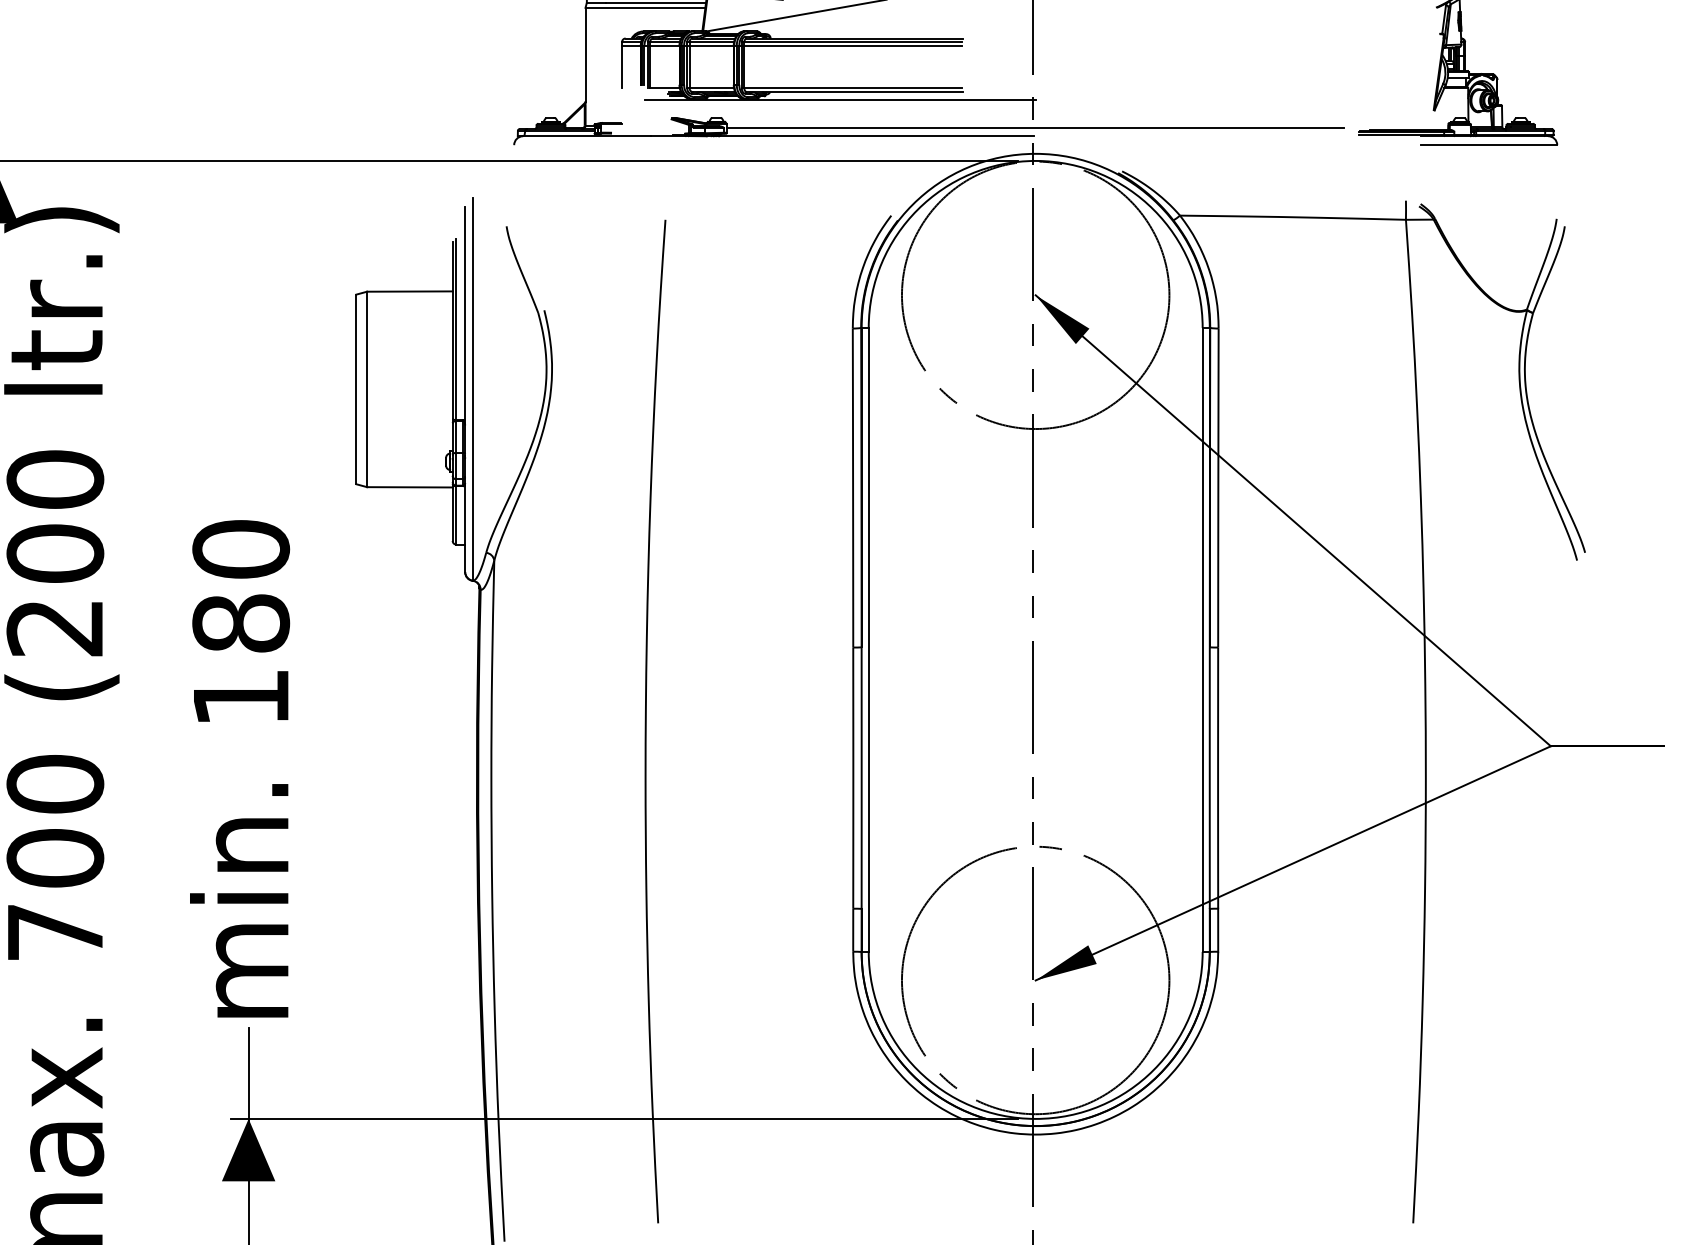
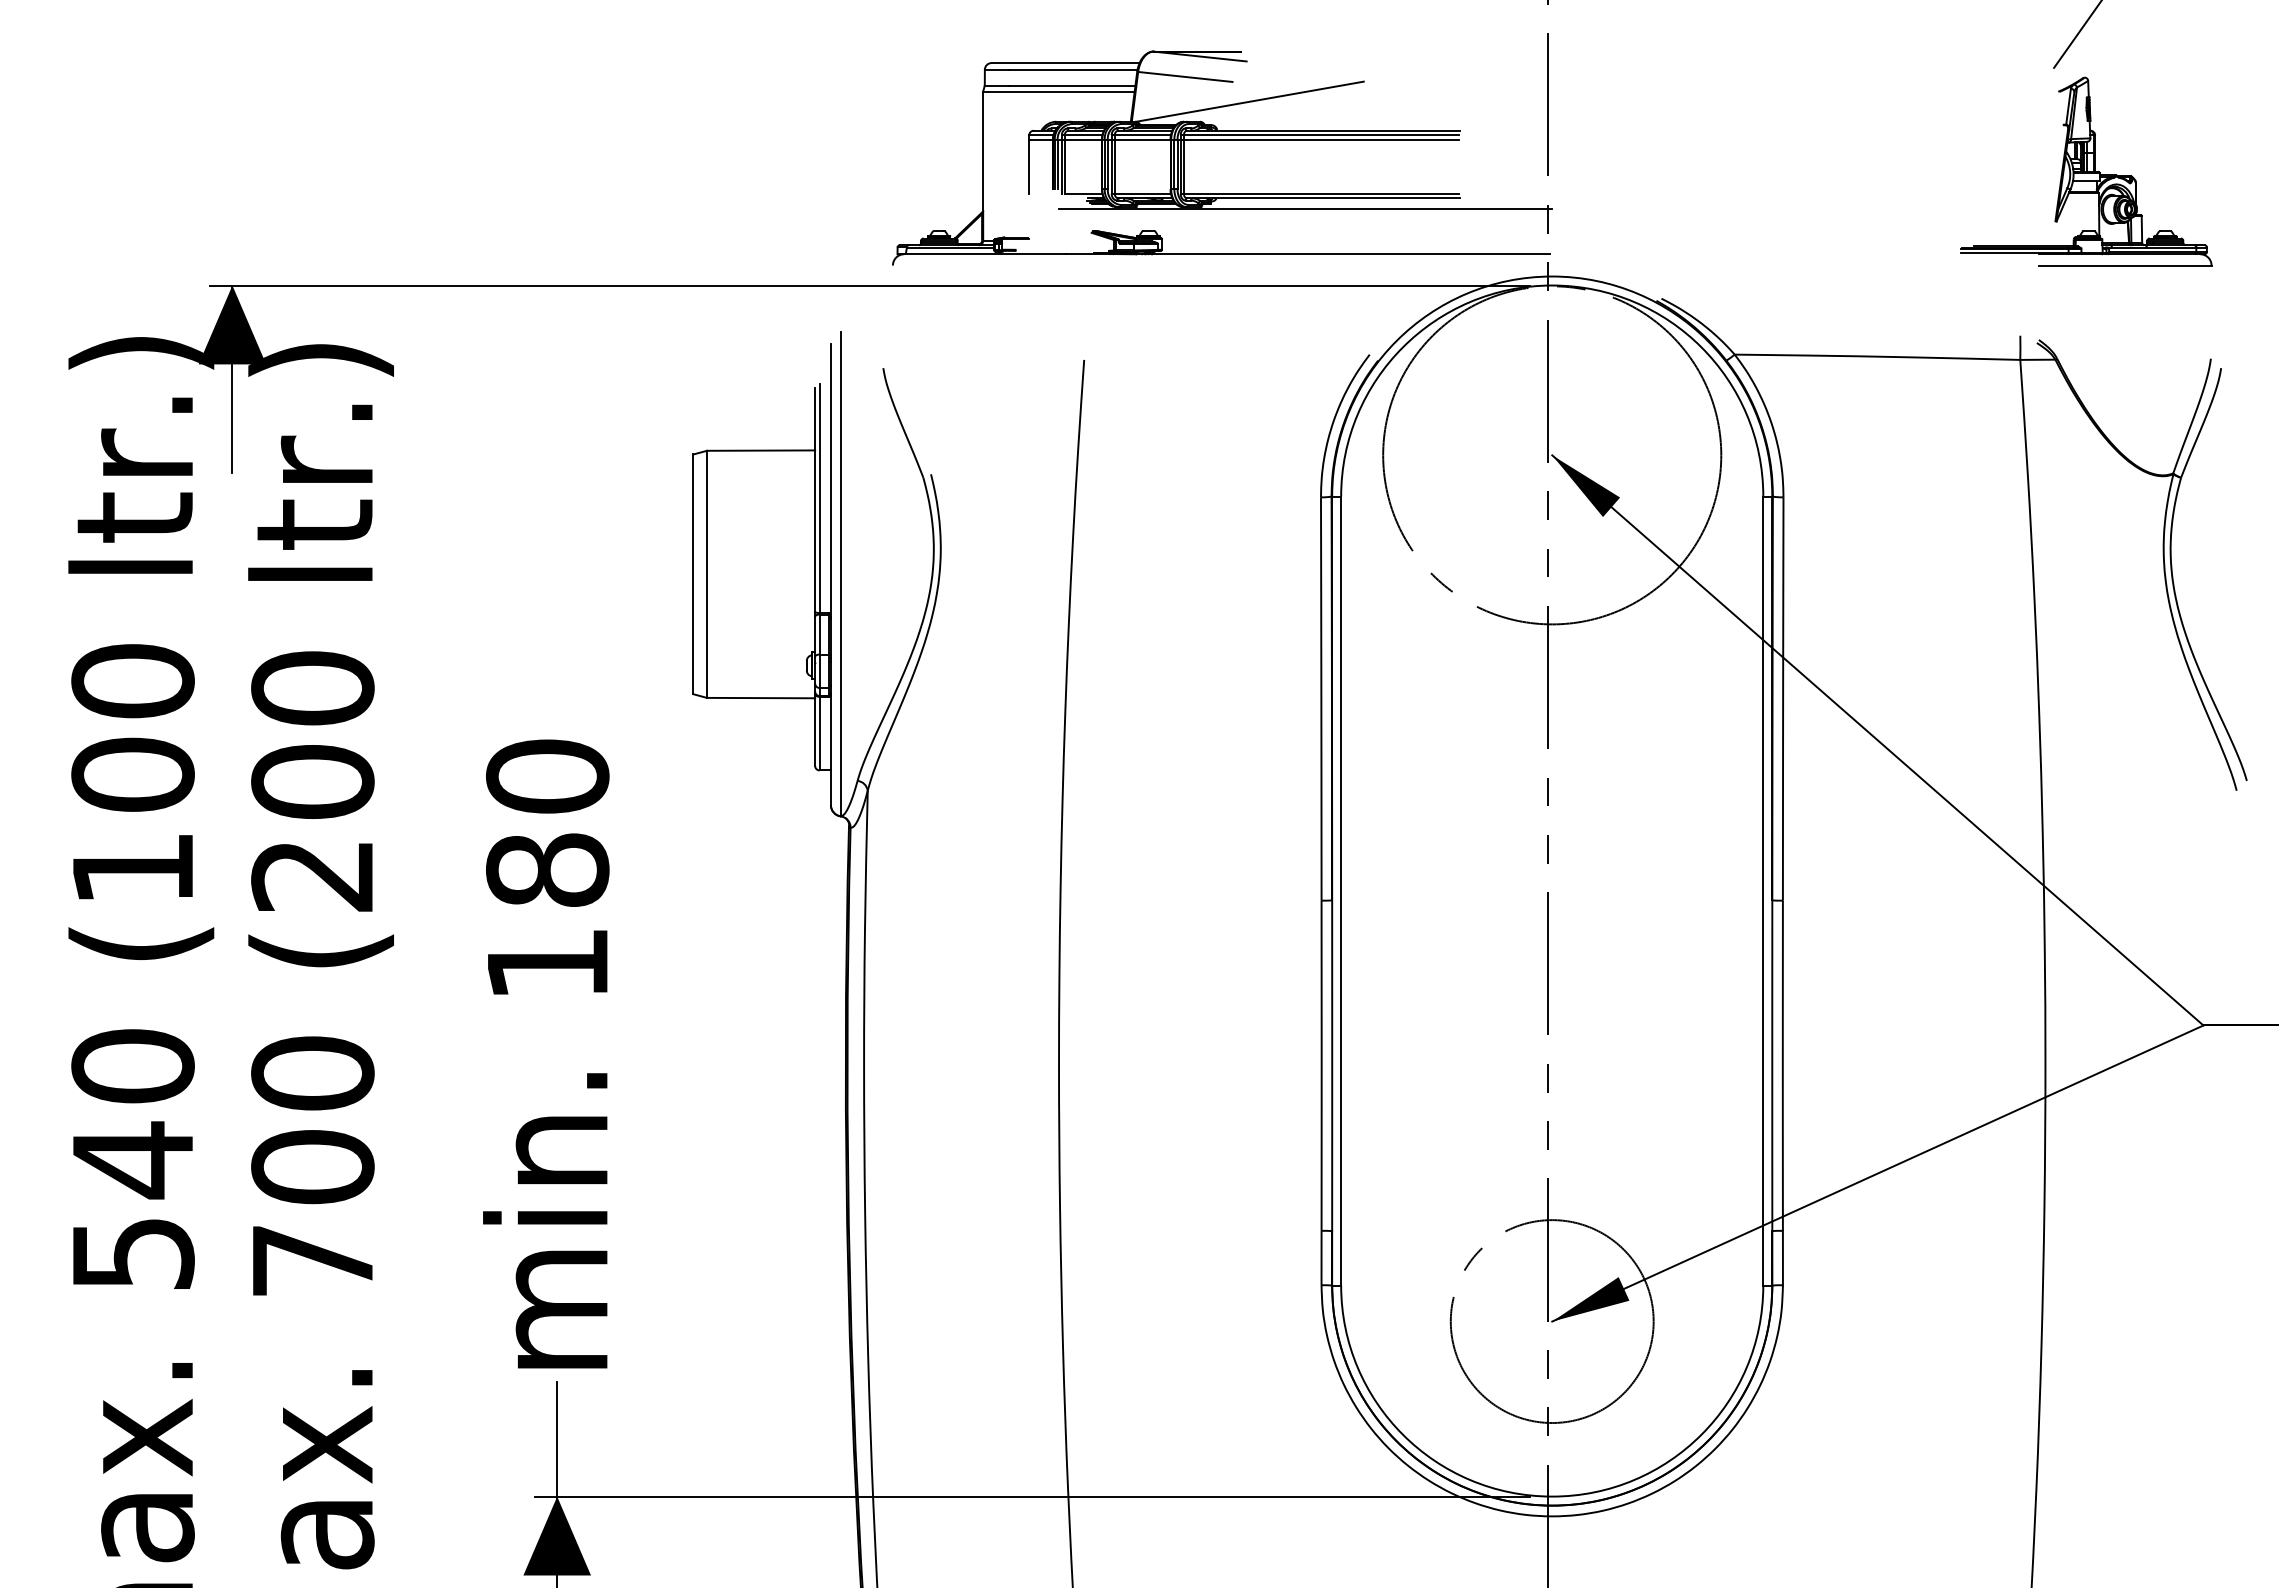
line: (1035, 127) -> (1552, 243), removed
circle: (1035, 980) -> (1552, 1321), size x0.6

